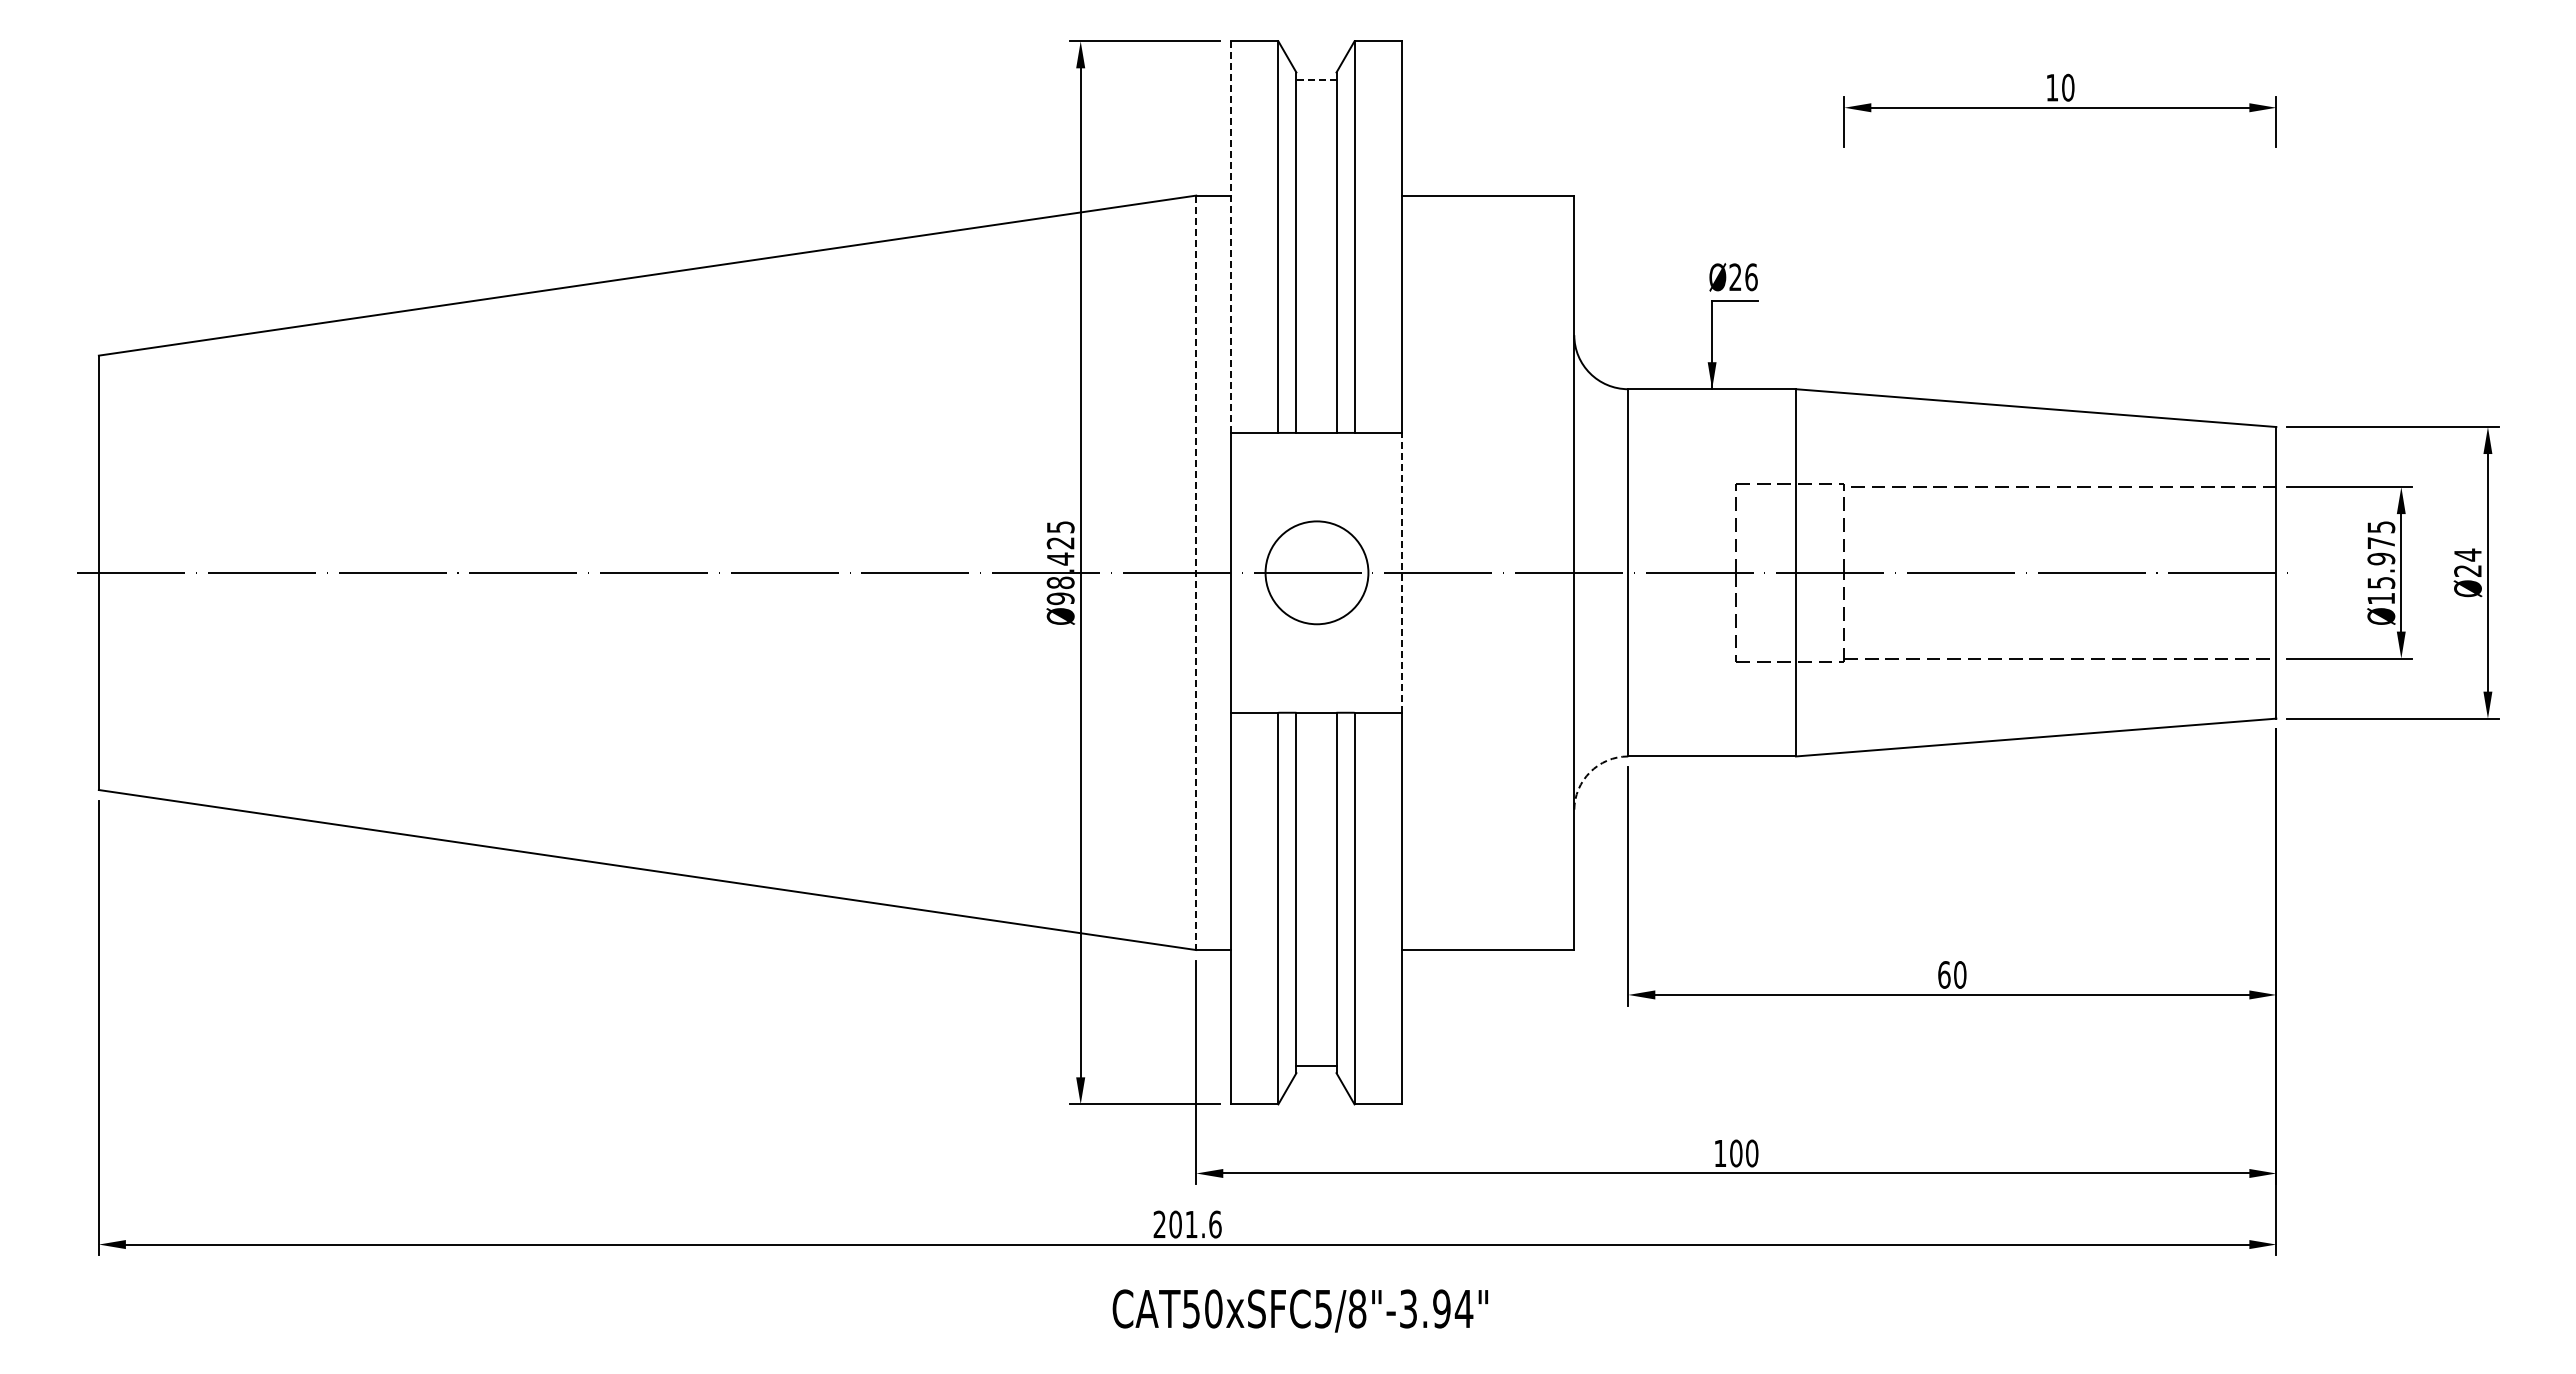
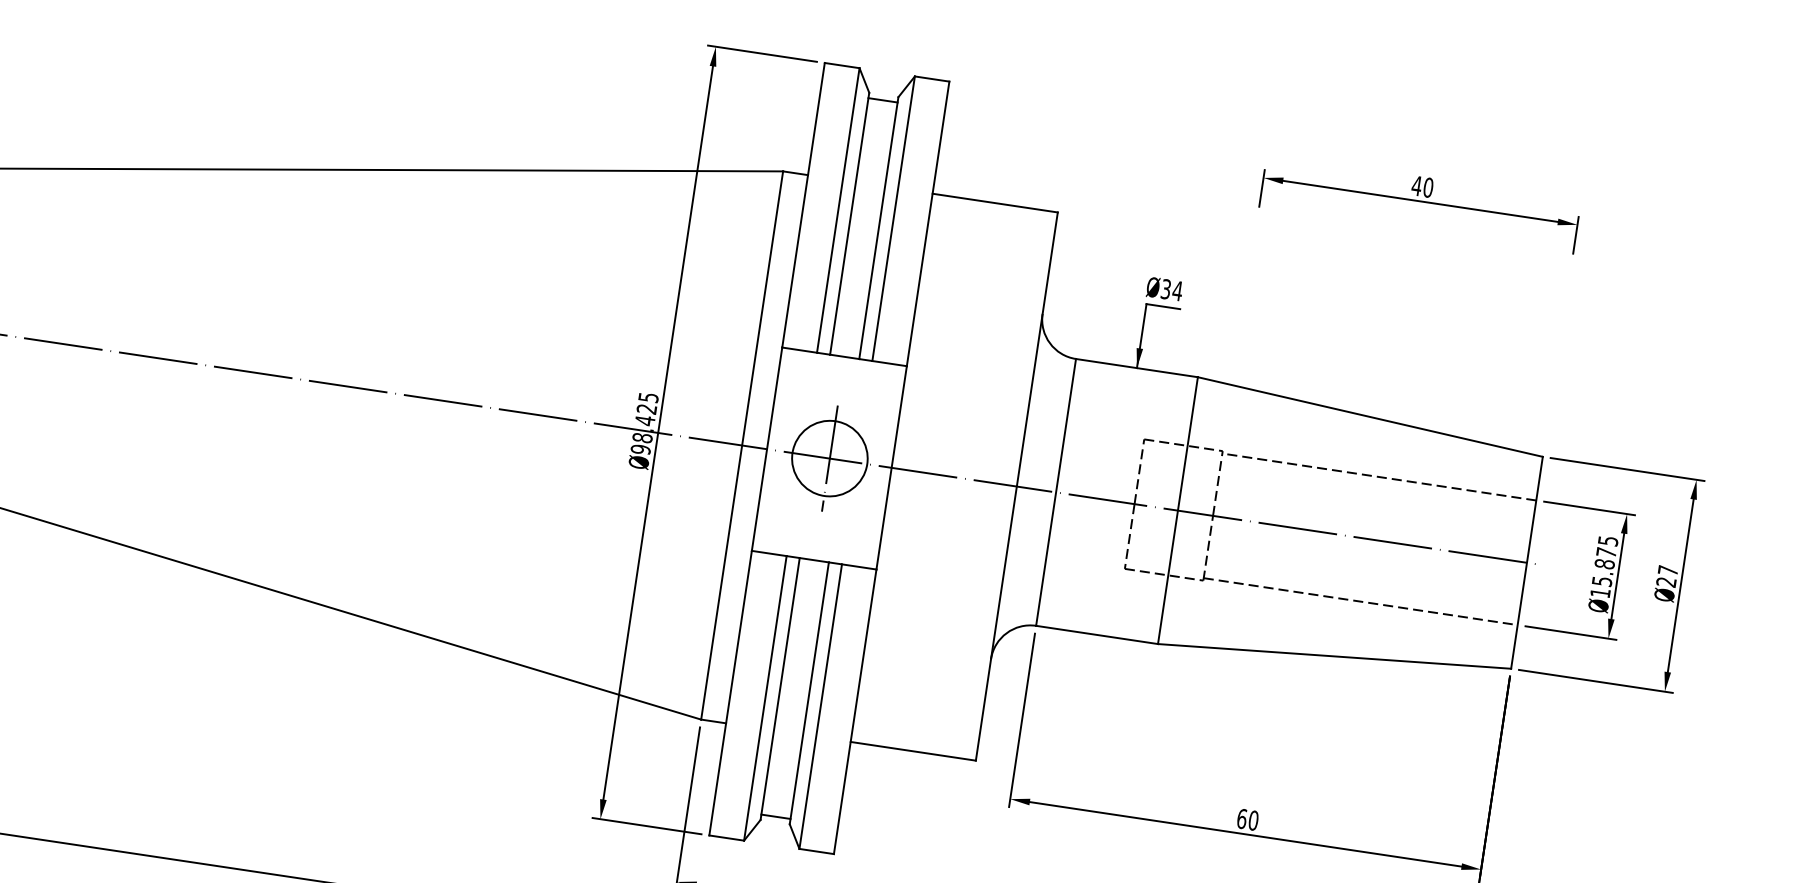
line: (1315, 79) -> (882, 99), dashed -> solid
text: (2051, 87) -> (1416, 185), 10 -> 40
line: (1230, 237) -> (803, 205), dashed -> solid
text: (1743, 277) -> (1171, 290), Ø26 -> Ø34
text: (2467, 554) -> (1667, 570), Ø24 -> Ø27
text: (2381, 558) -> (1604, 563), Ø15.975 -> Ø15.875
line: (1317, 572) -> (830, 458), added
line: (1402, 572) -> (892, 467), dashed -> solid
line: (1196, 573) -> (742, 446), dashed -> solid
arc: (1590, 772) -> (1006, 633), dashed -> solid

